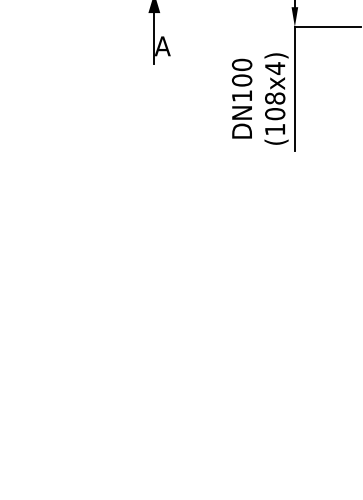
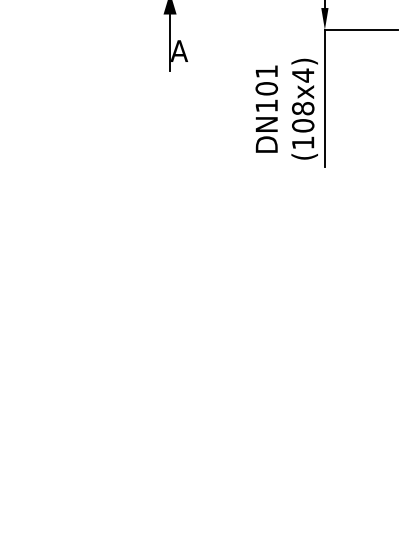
text: (242, 64) -> (267, 71), DN100 -> DN101

